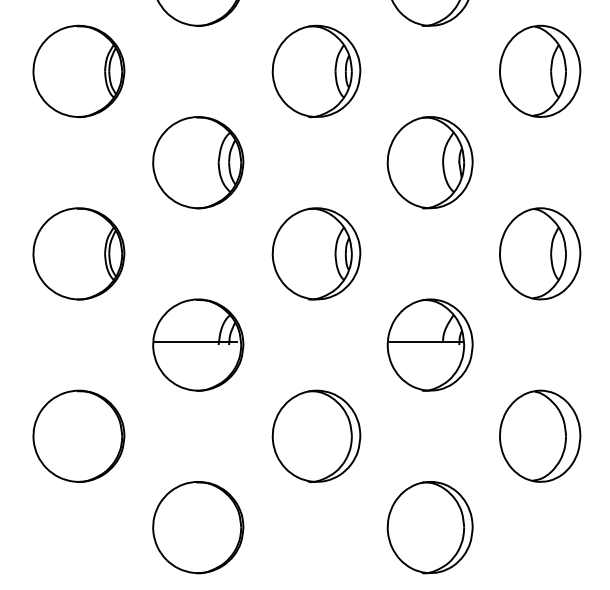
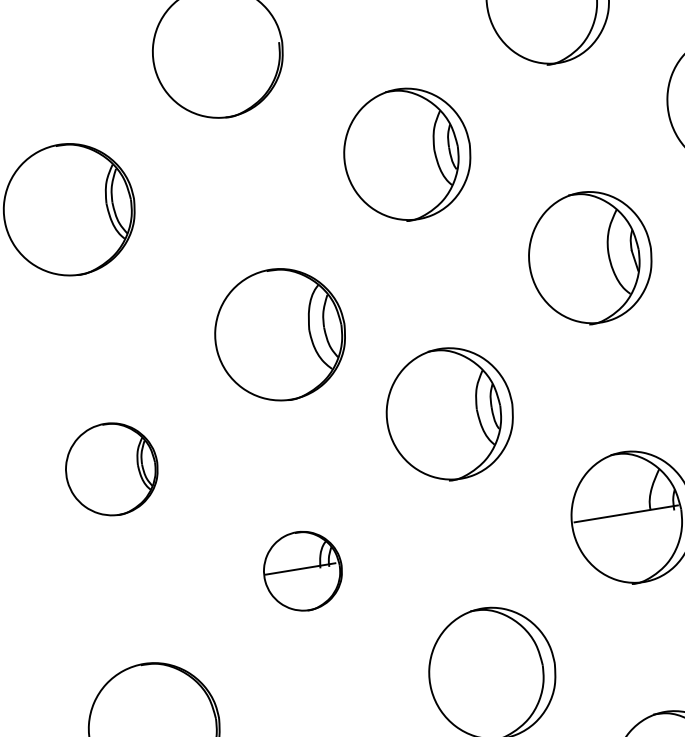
part: (198, 162) -> (280, 334), moved
part: (78, 253) -> (111, 468), size x0.7
part: (198, 344) -> (303, 570), size x0.6

